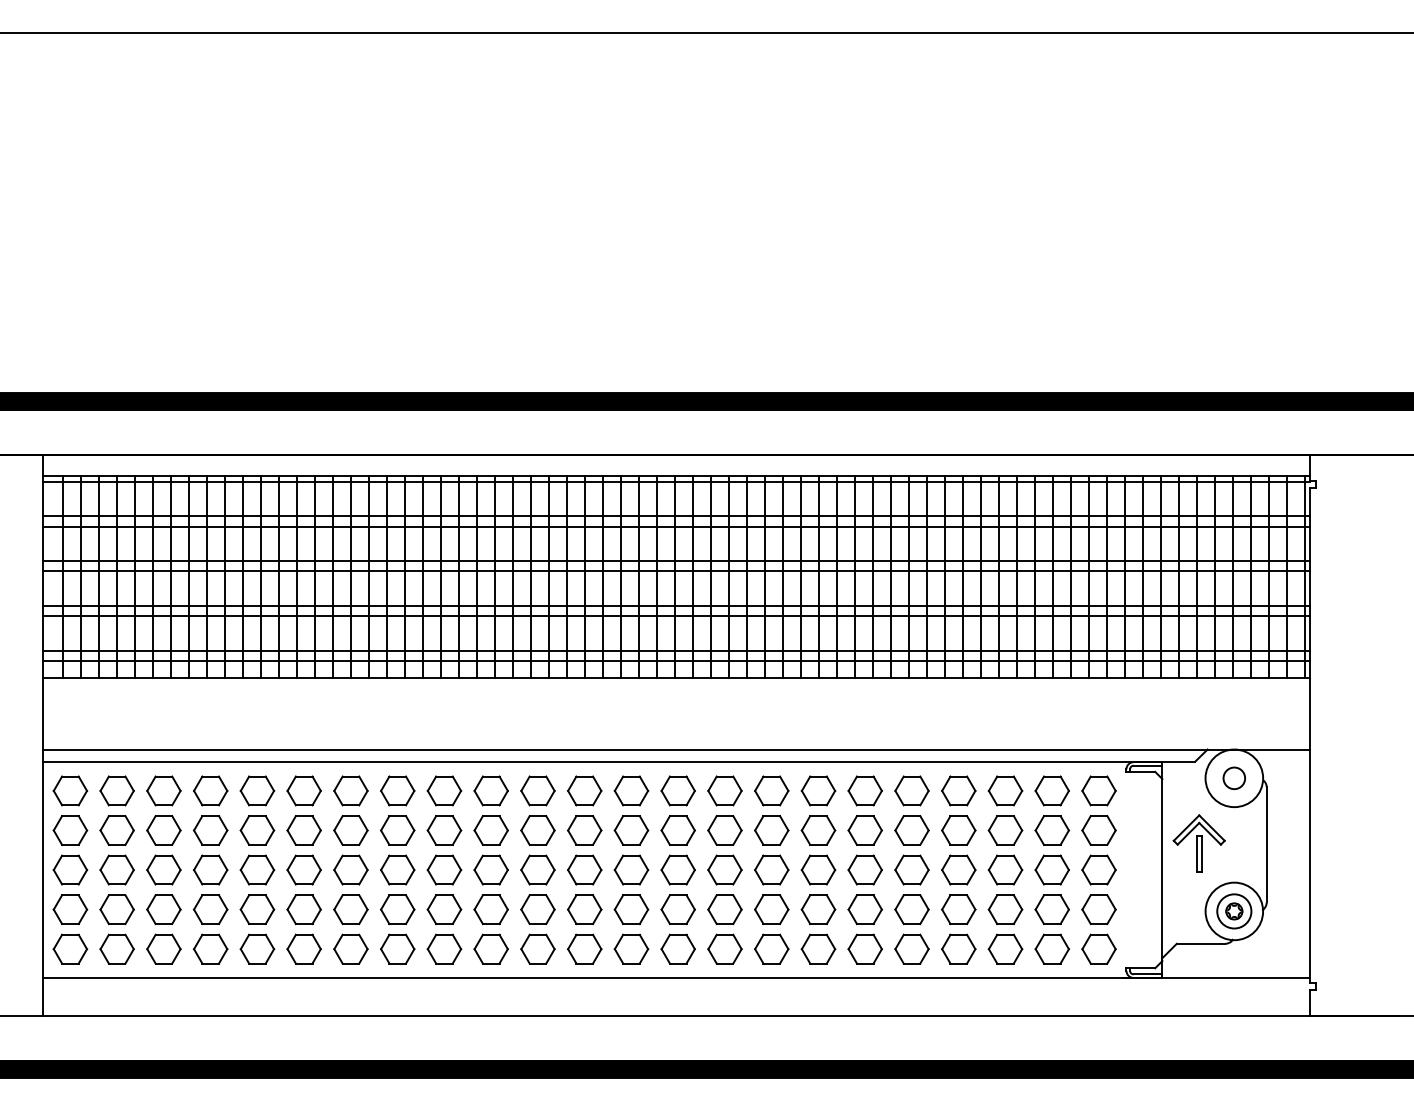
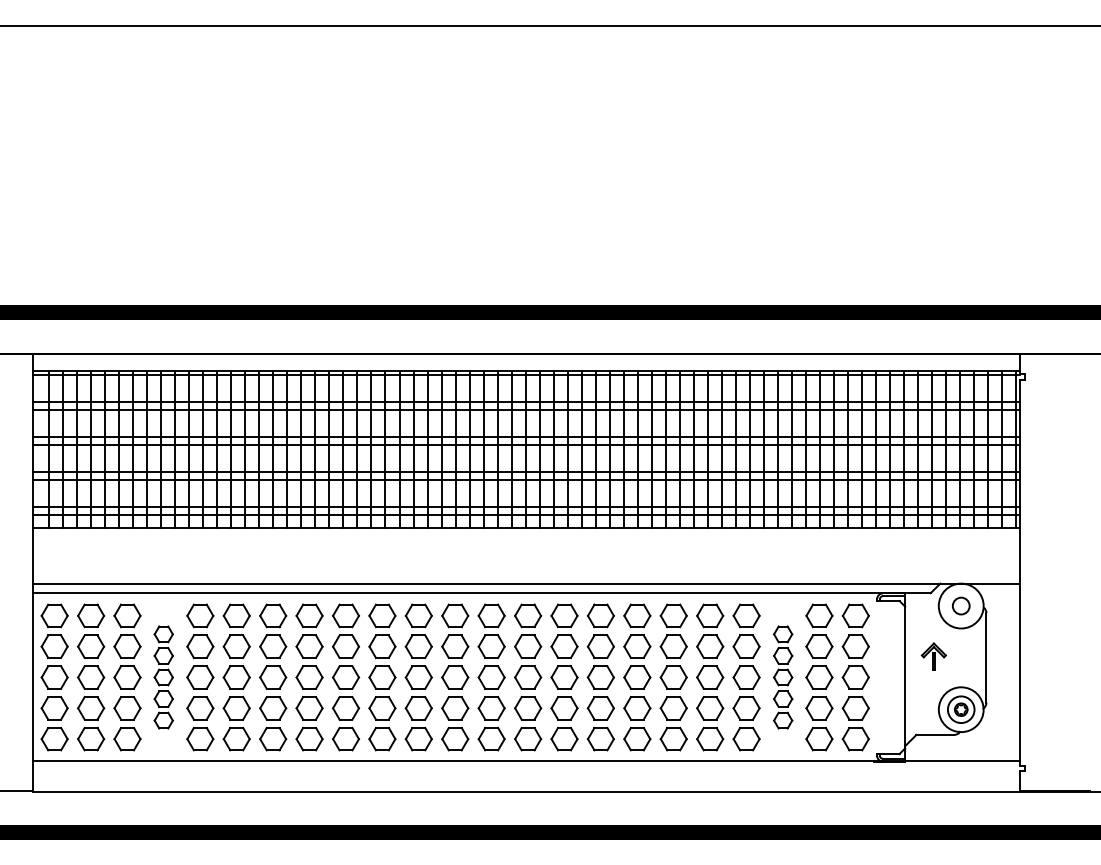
part: (1198, 843) -> (933, 656), size x0.6
part: (210, 870) -> (163, 677), size x0.7
part: (1006, 870) -> (783, 677), size x0.7

